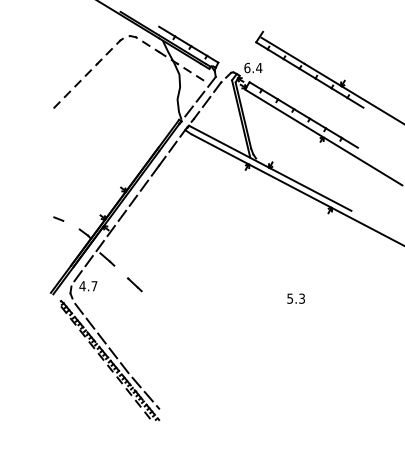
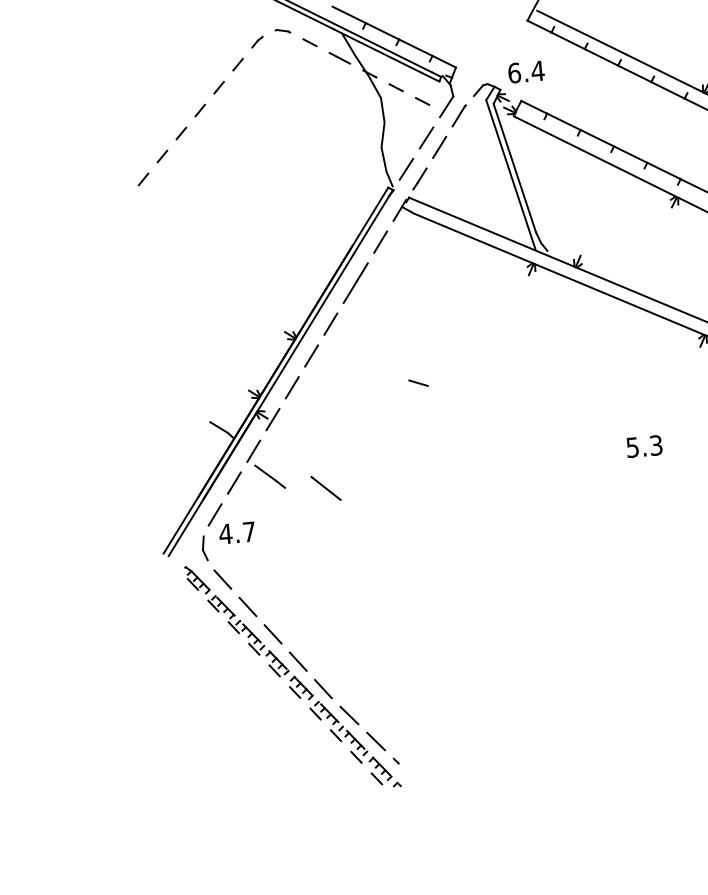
line: (58, 218) -> (417, 382), moved
line: (134, 284) -> (325, 487), moved
text: (295, 298) -> (643, 446), moved

